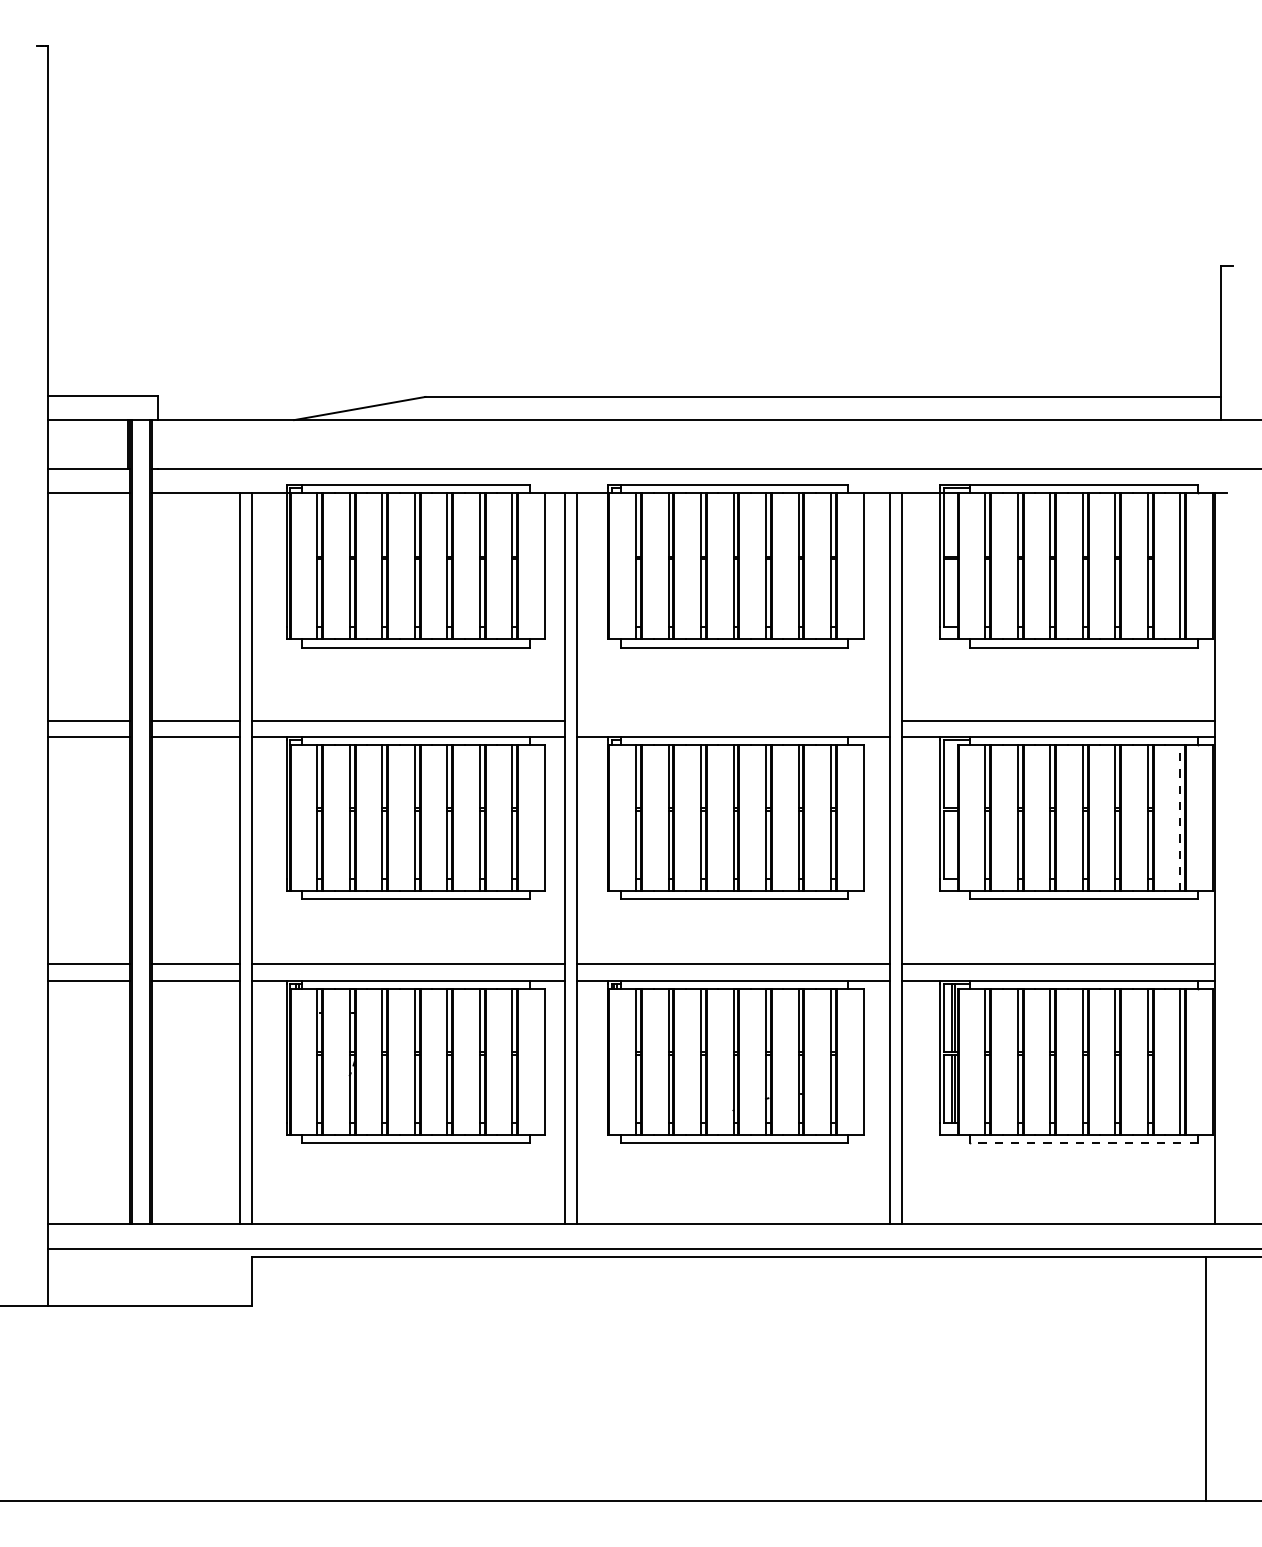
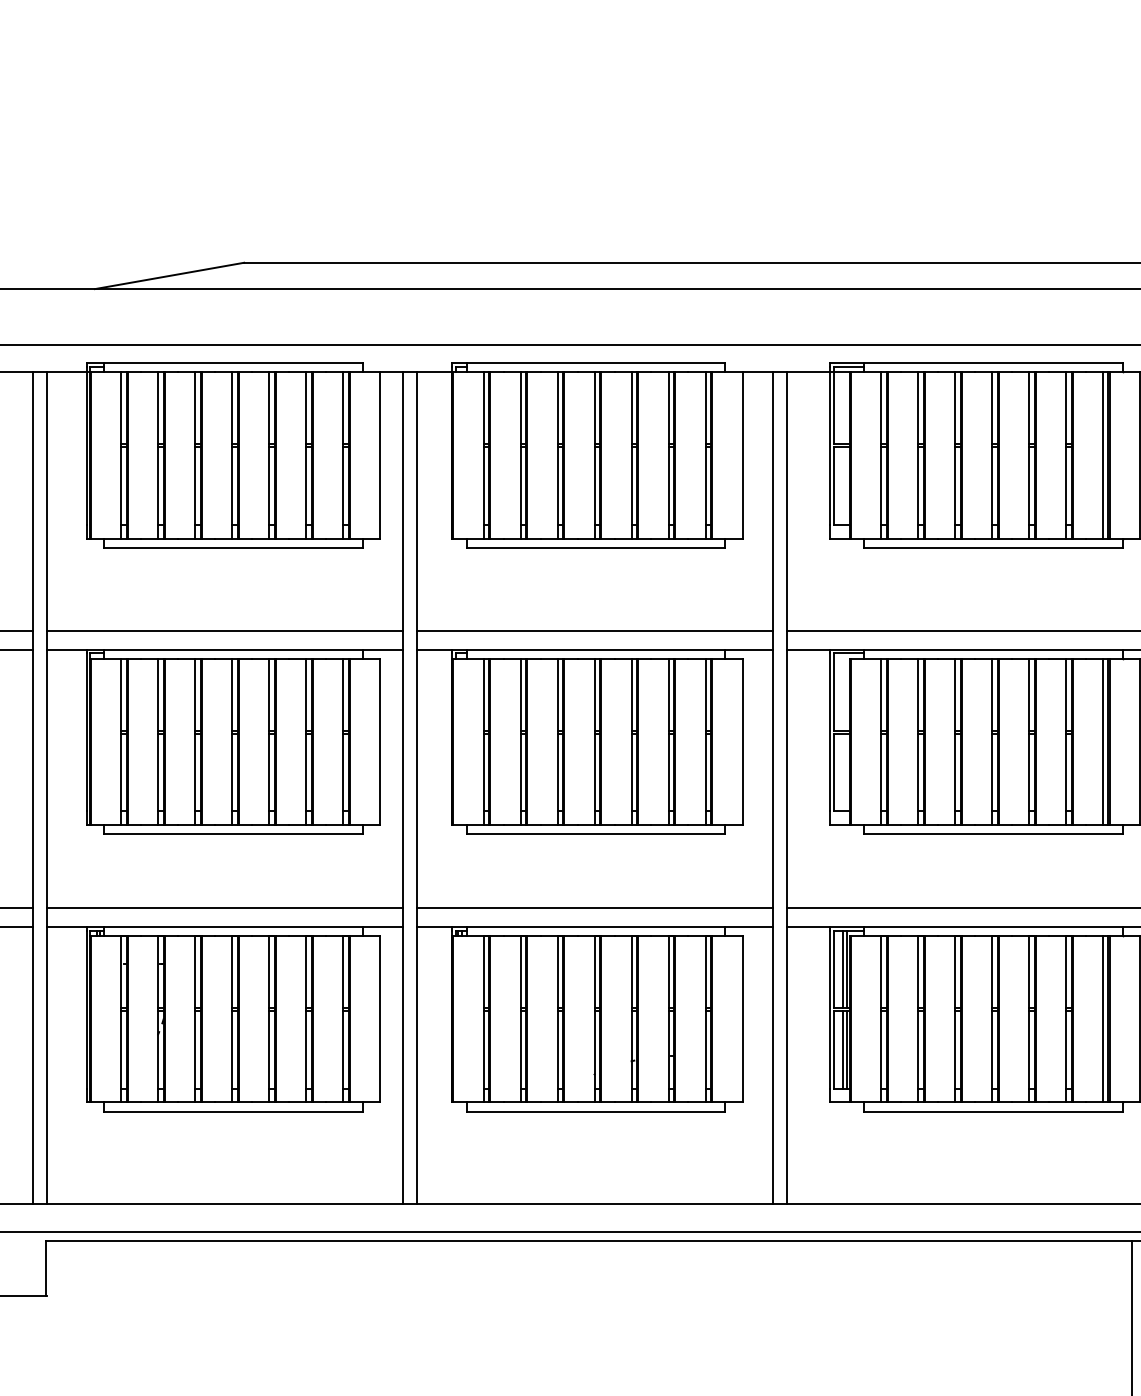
line: (733, 720) -> (594, 630), added
line: (1180, 817) -> (1103, 741), dashed -> solid
line: (1083, 1143) -> (992, 1112), dashed -> solid

